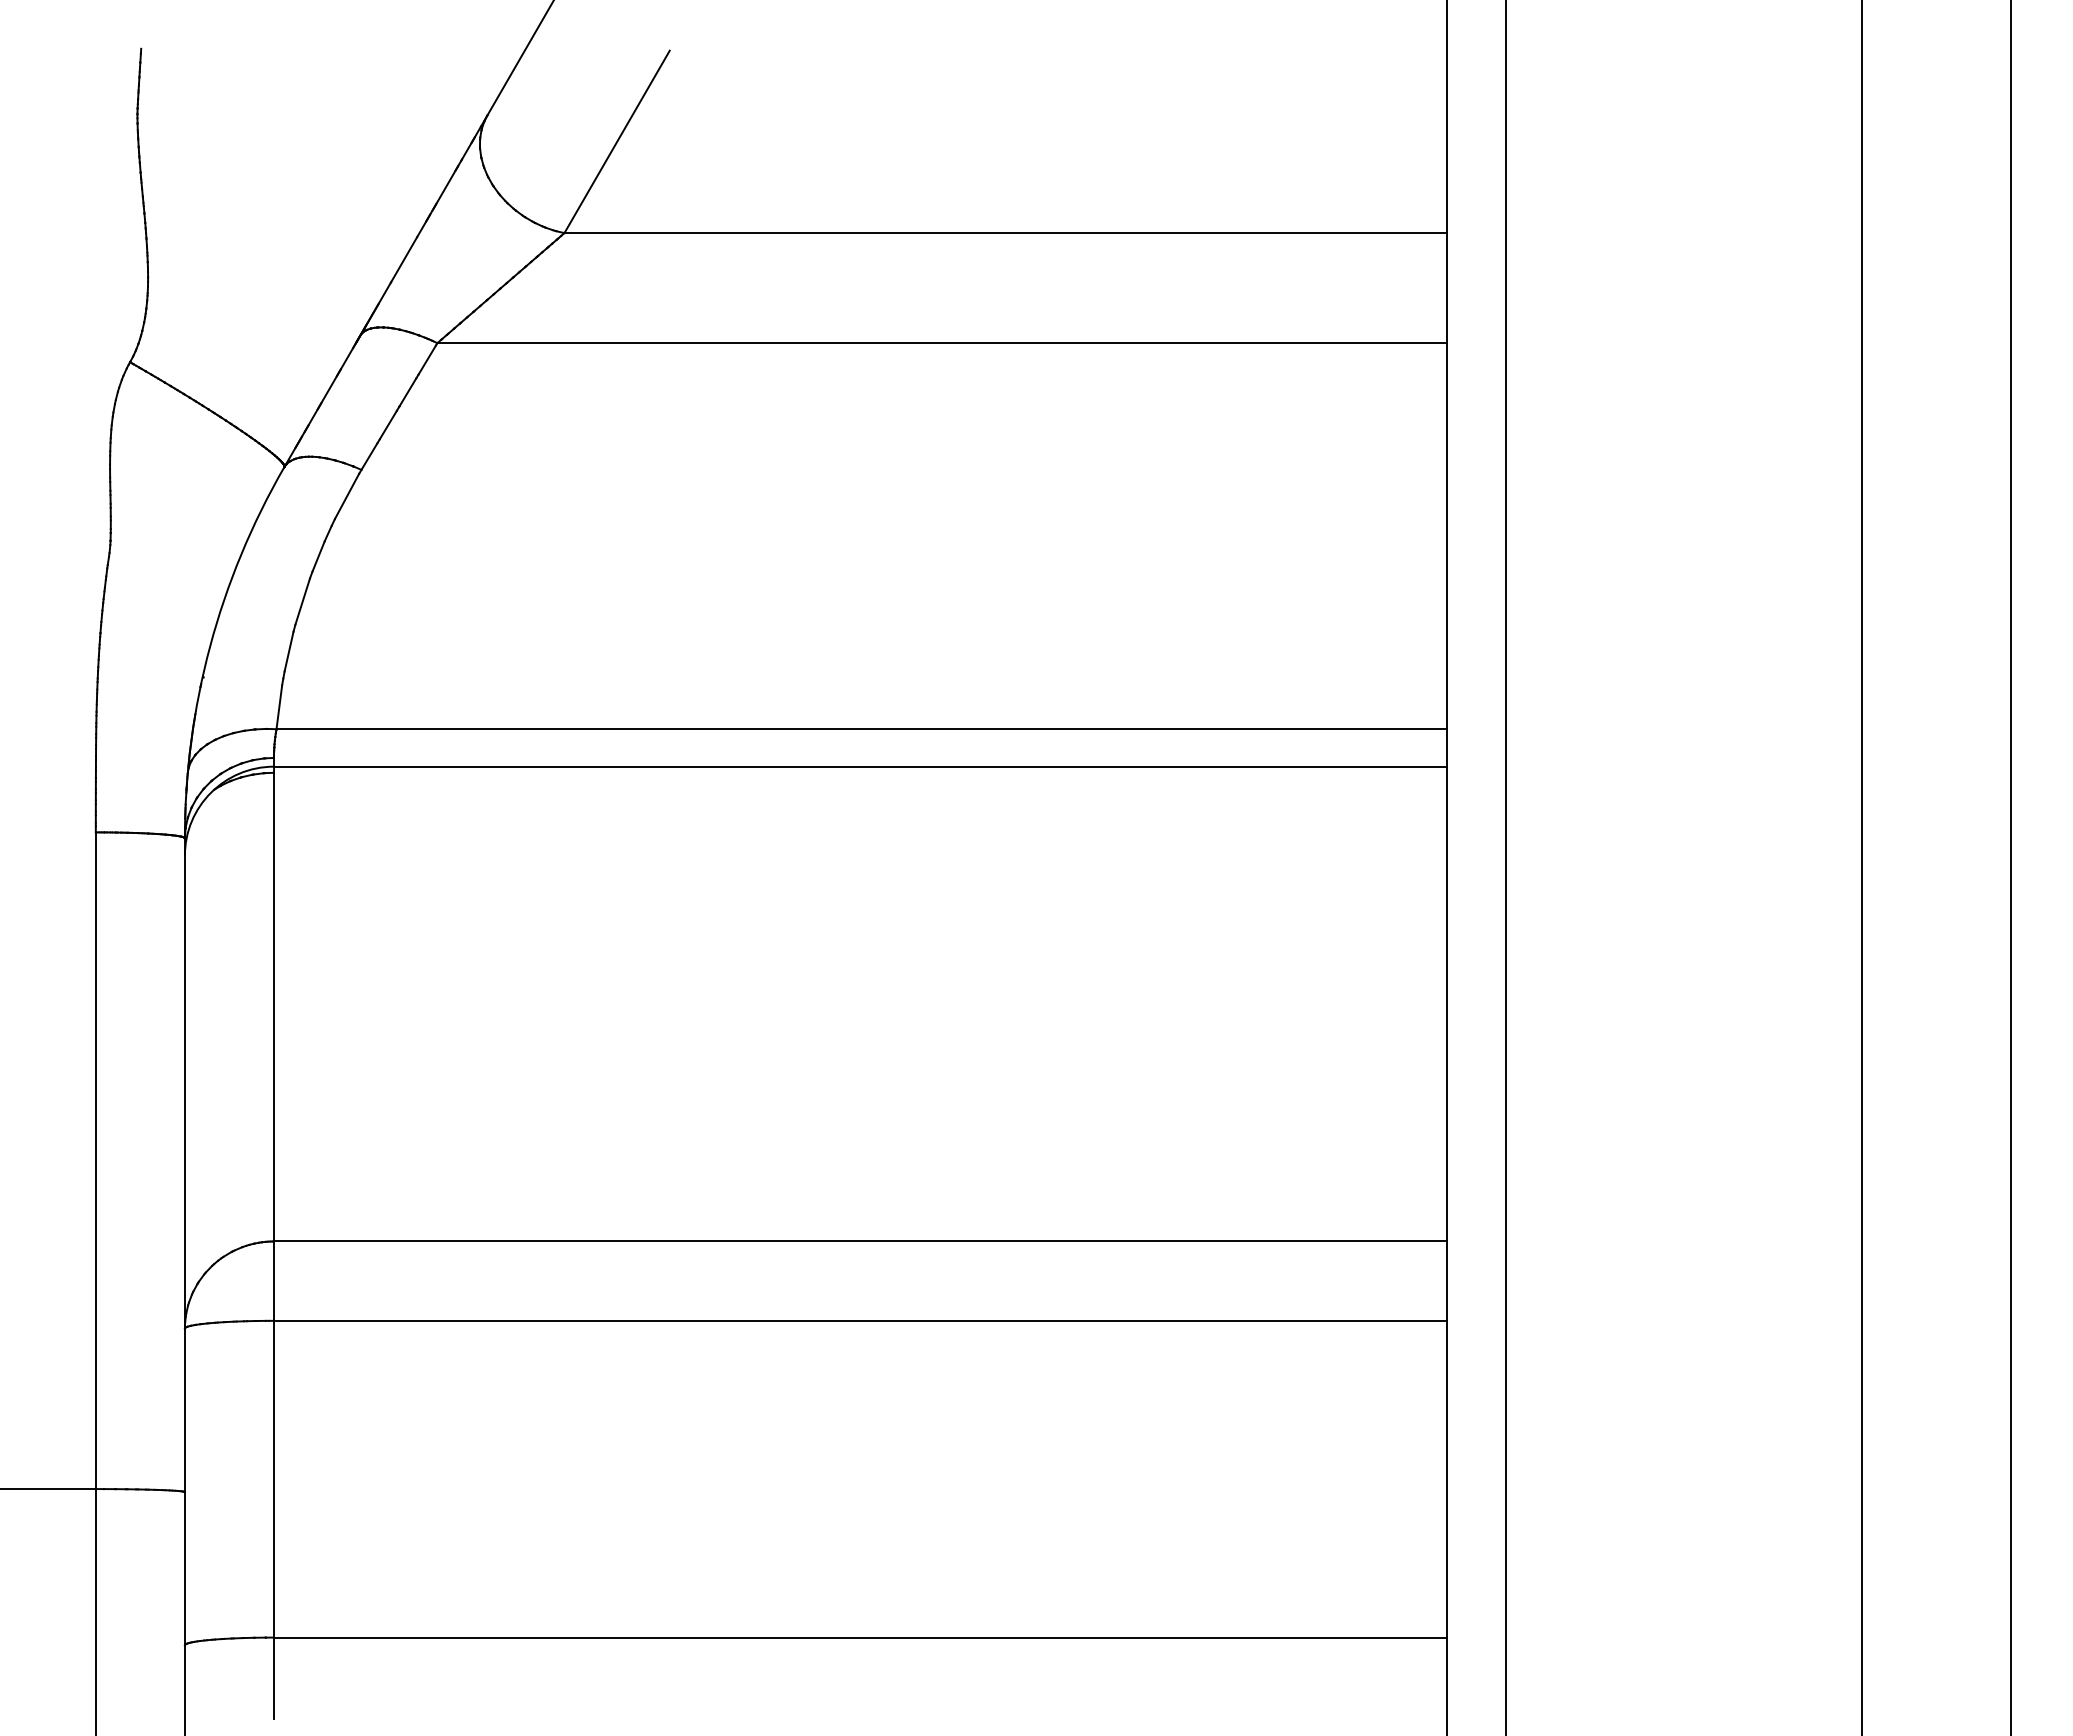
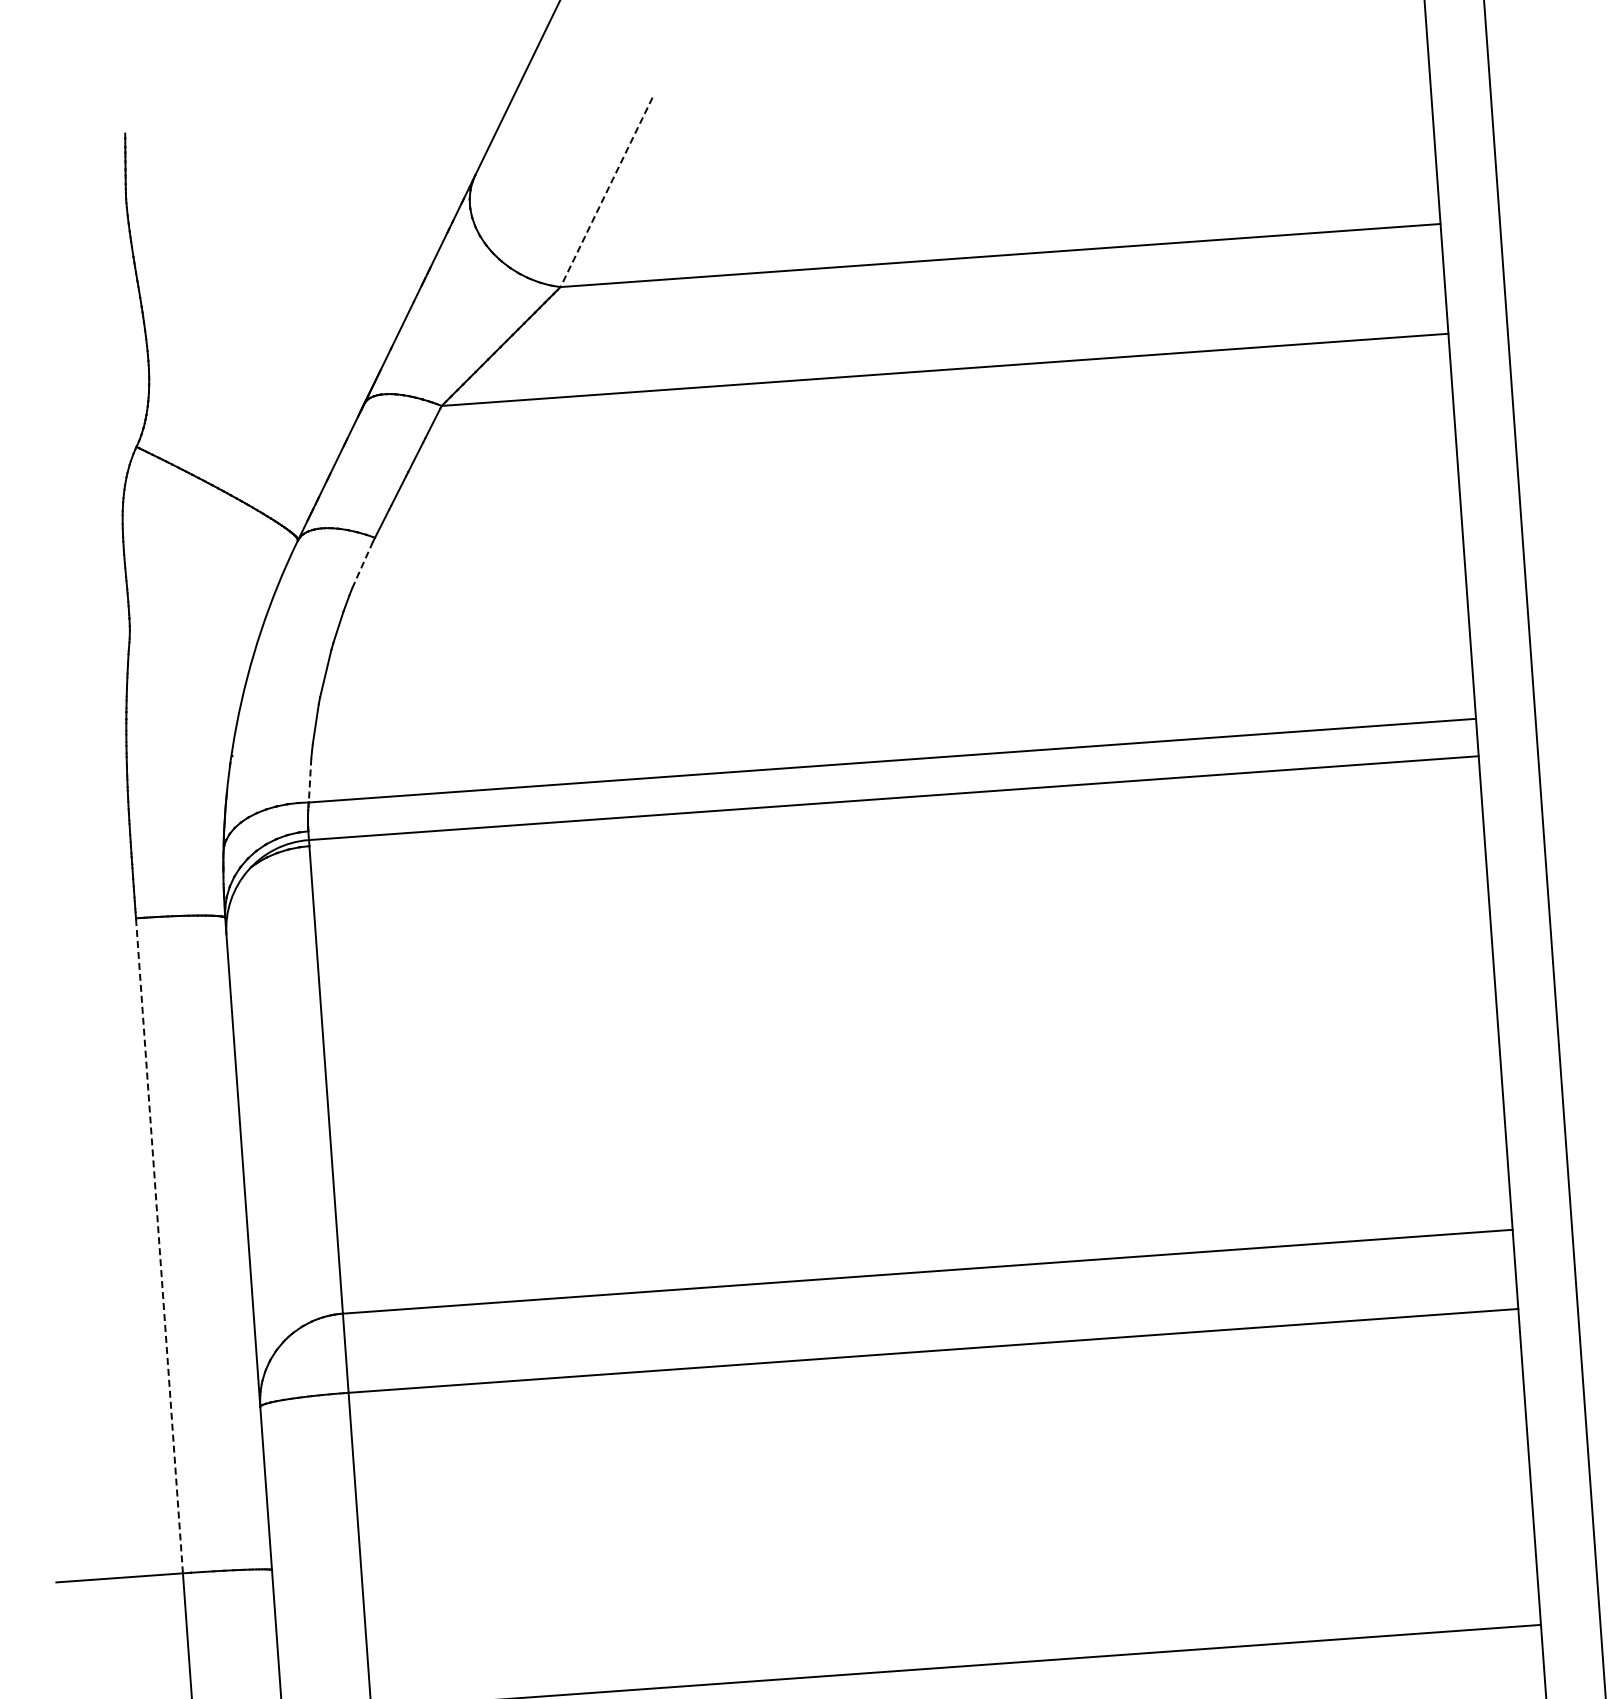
line: (616, 142) -> (605, 193), solid -> dashed
line: (347, 496) -> (362, 565), solid -> dashed
line: (279, 707) -> (310, 780), solid -> dashed
line: (95, 1160) -> (159, 1245), solid -> dashed

